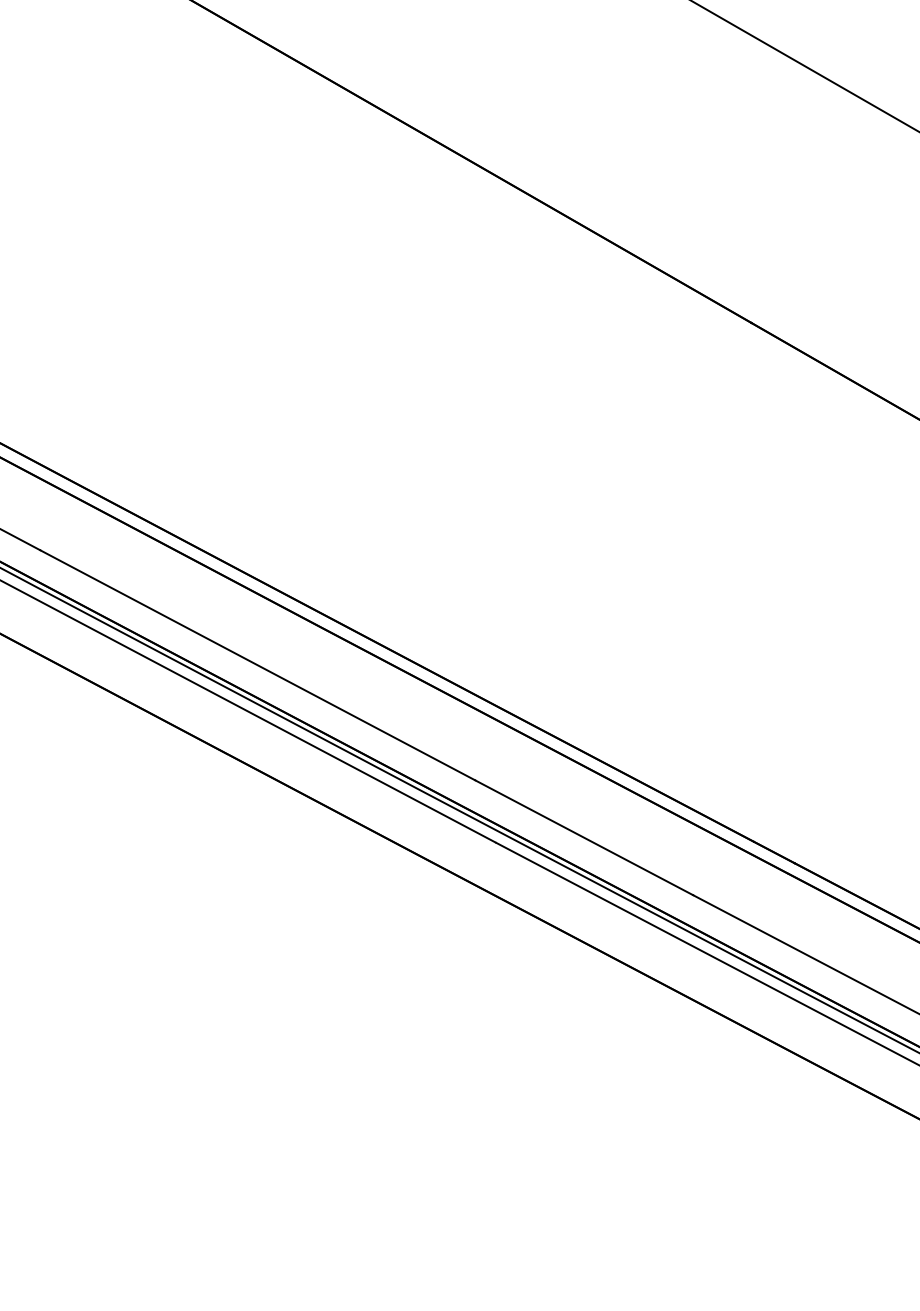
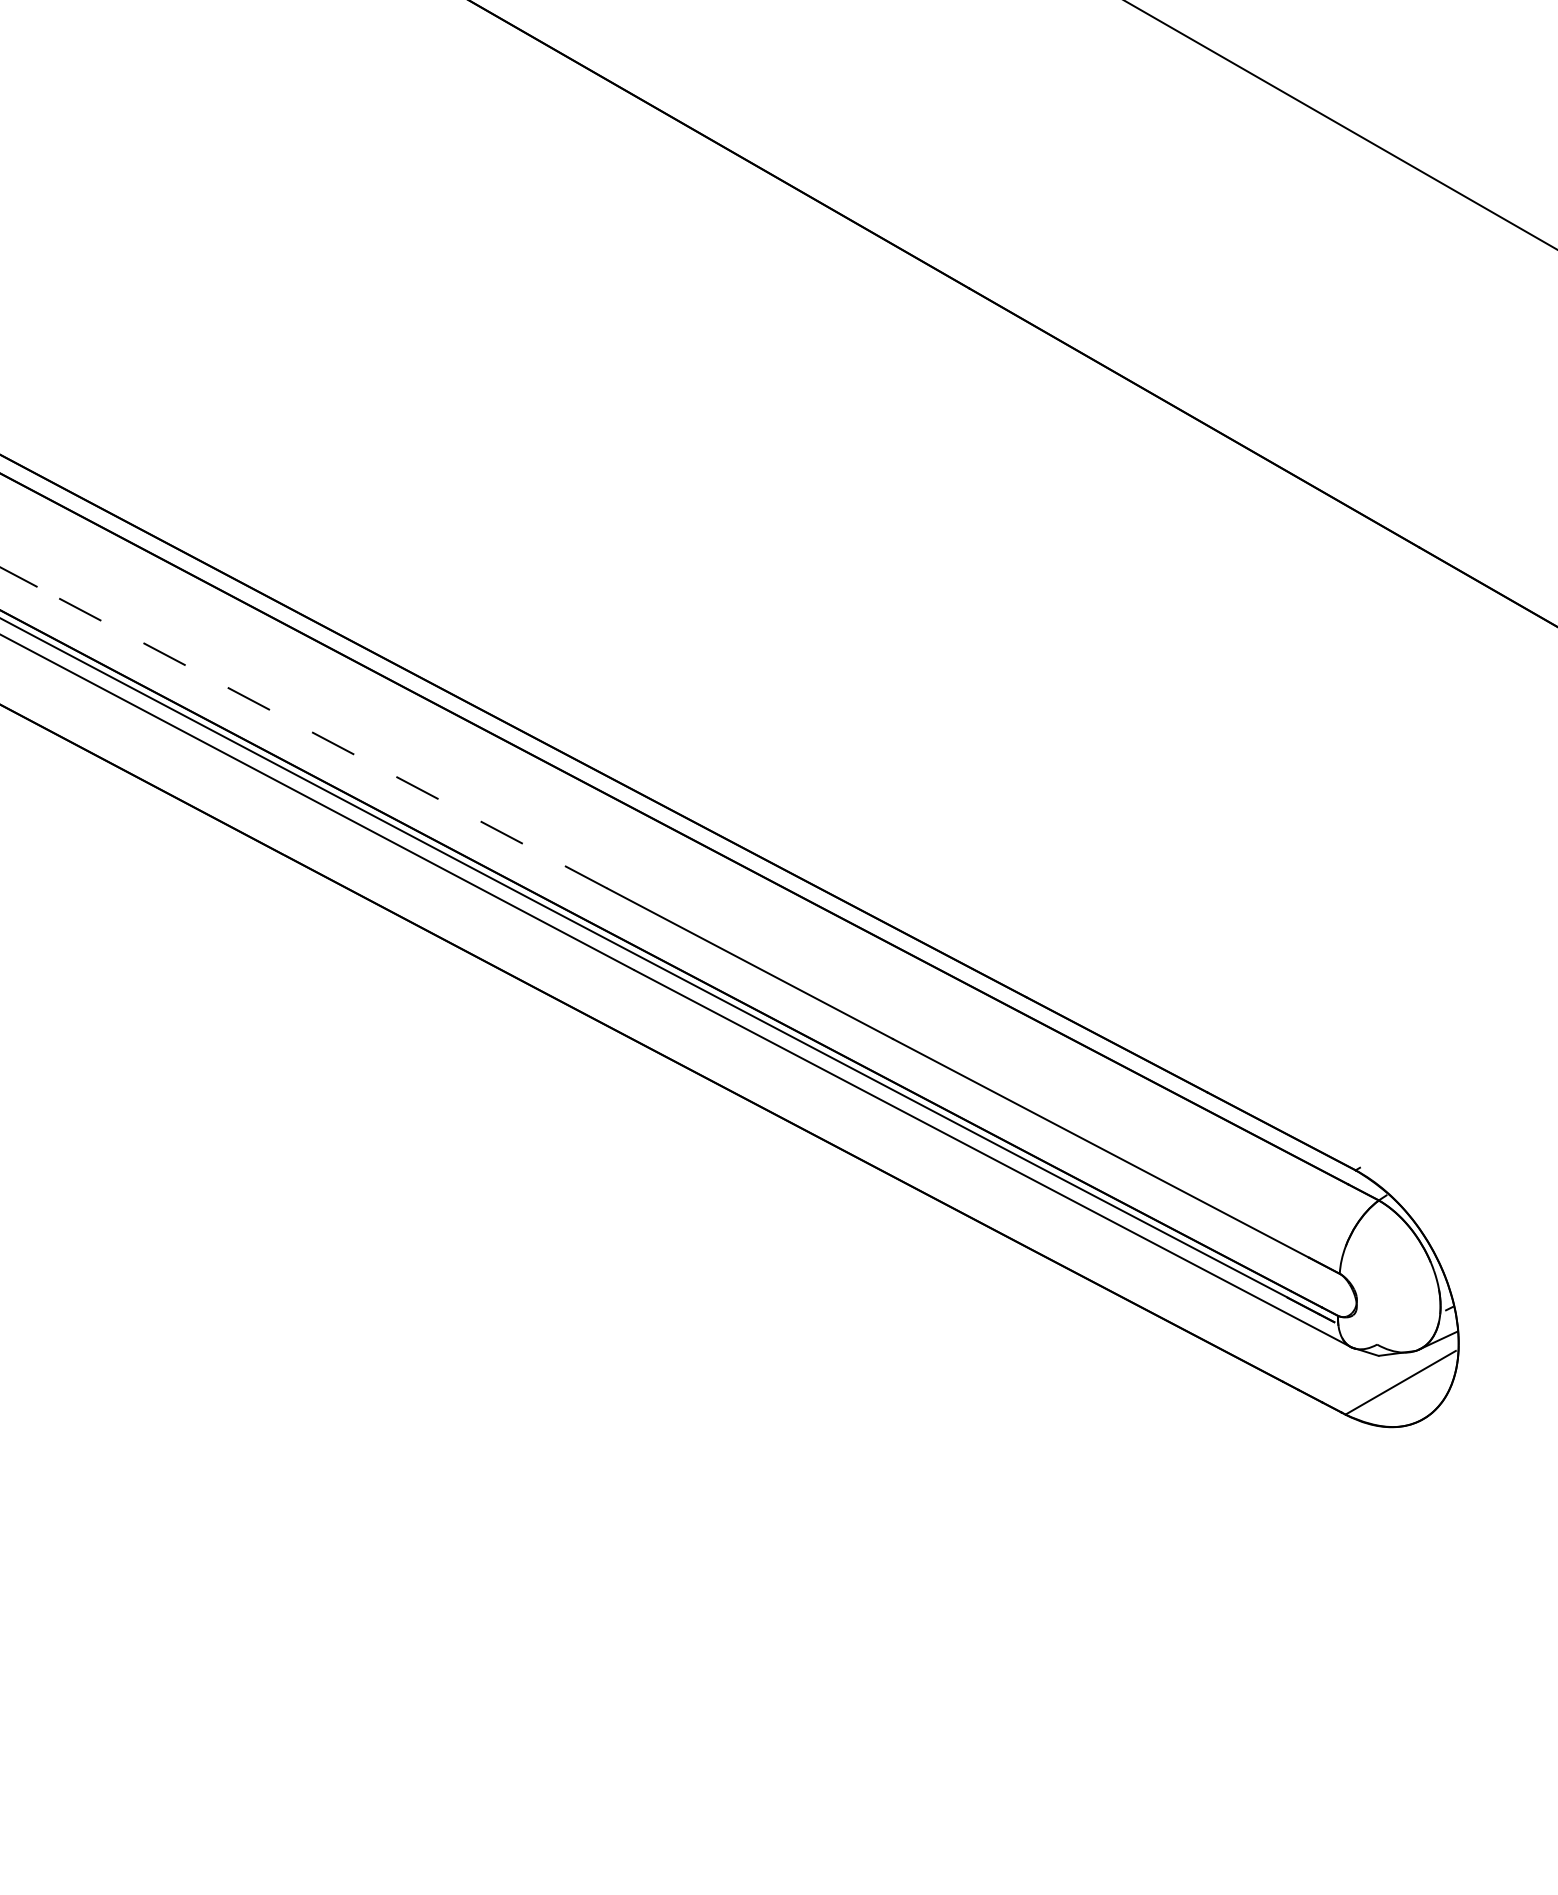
line: (257, 665) -> (321, 737), solid -> dashed

